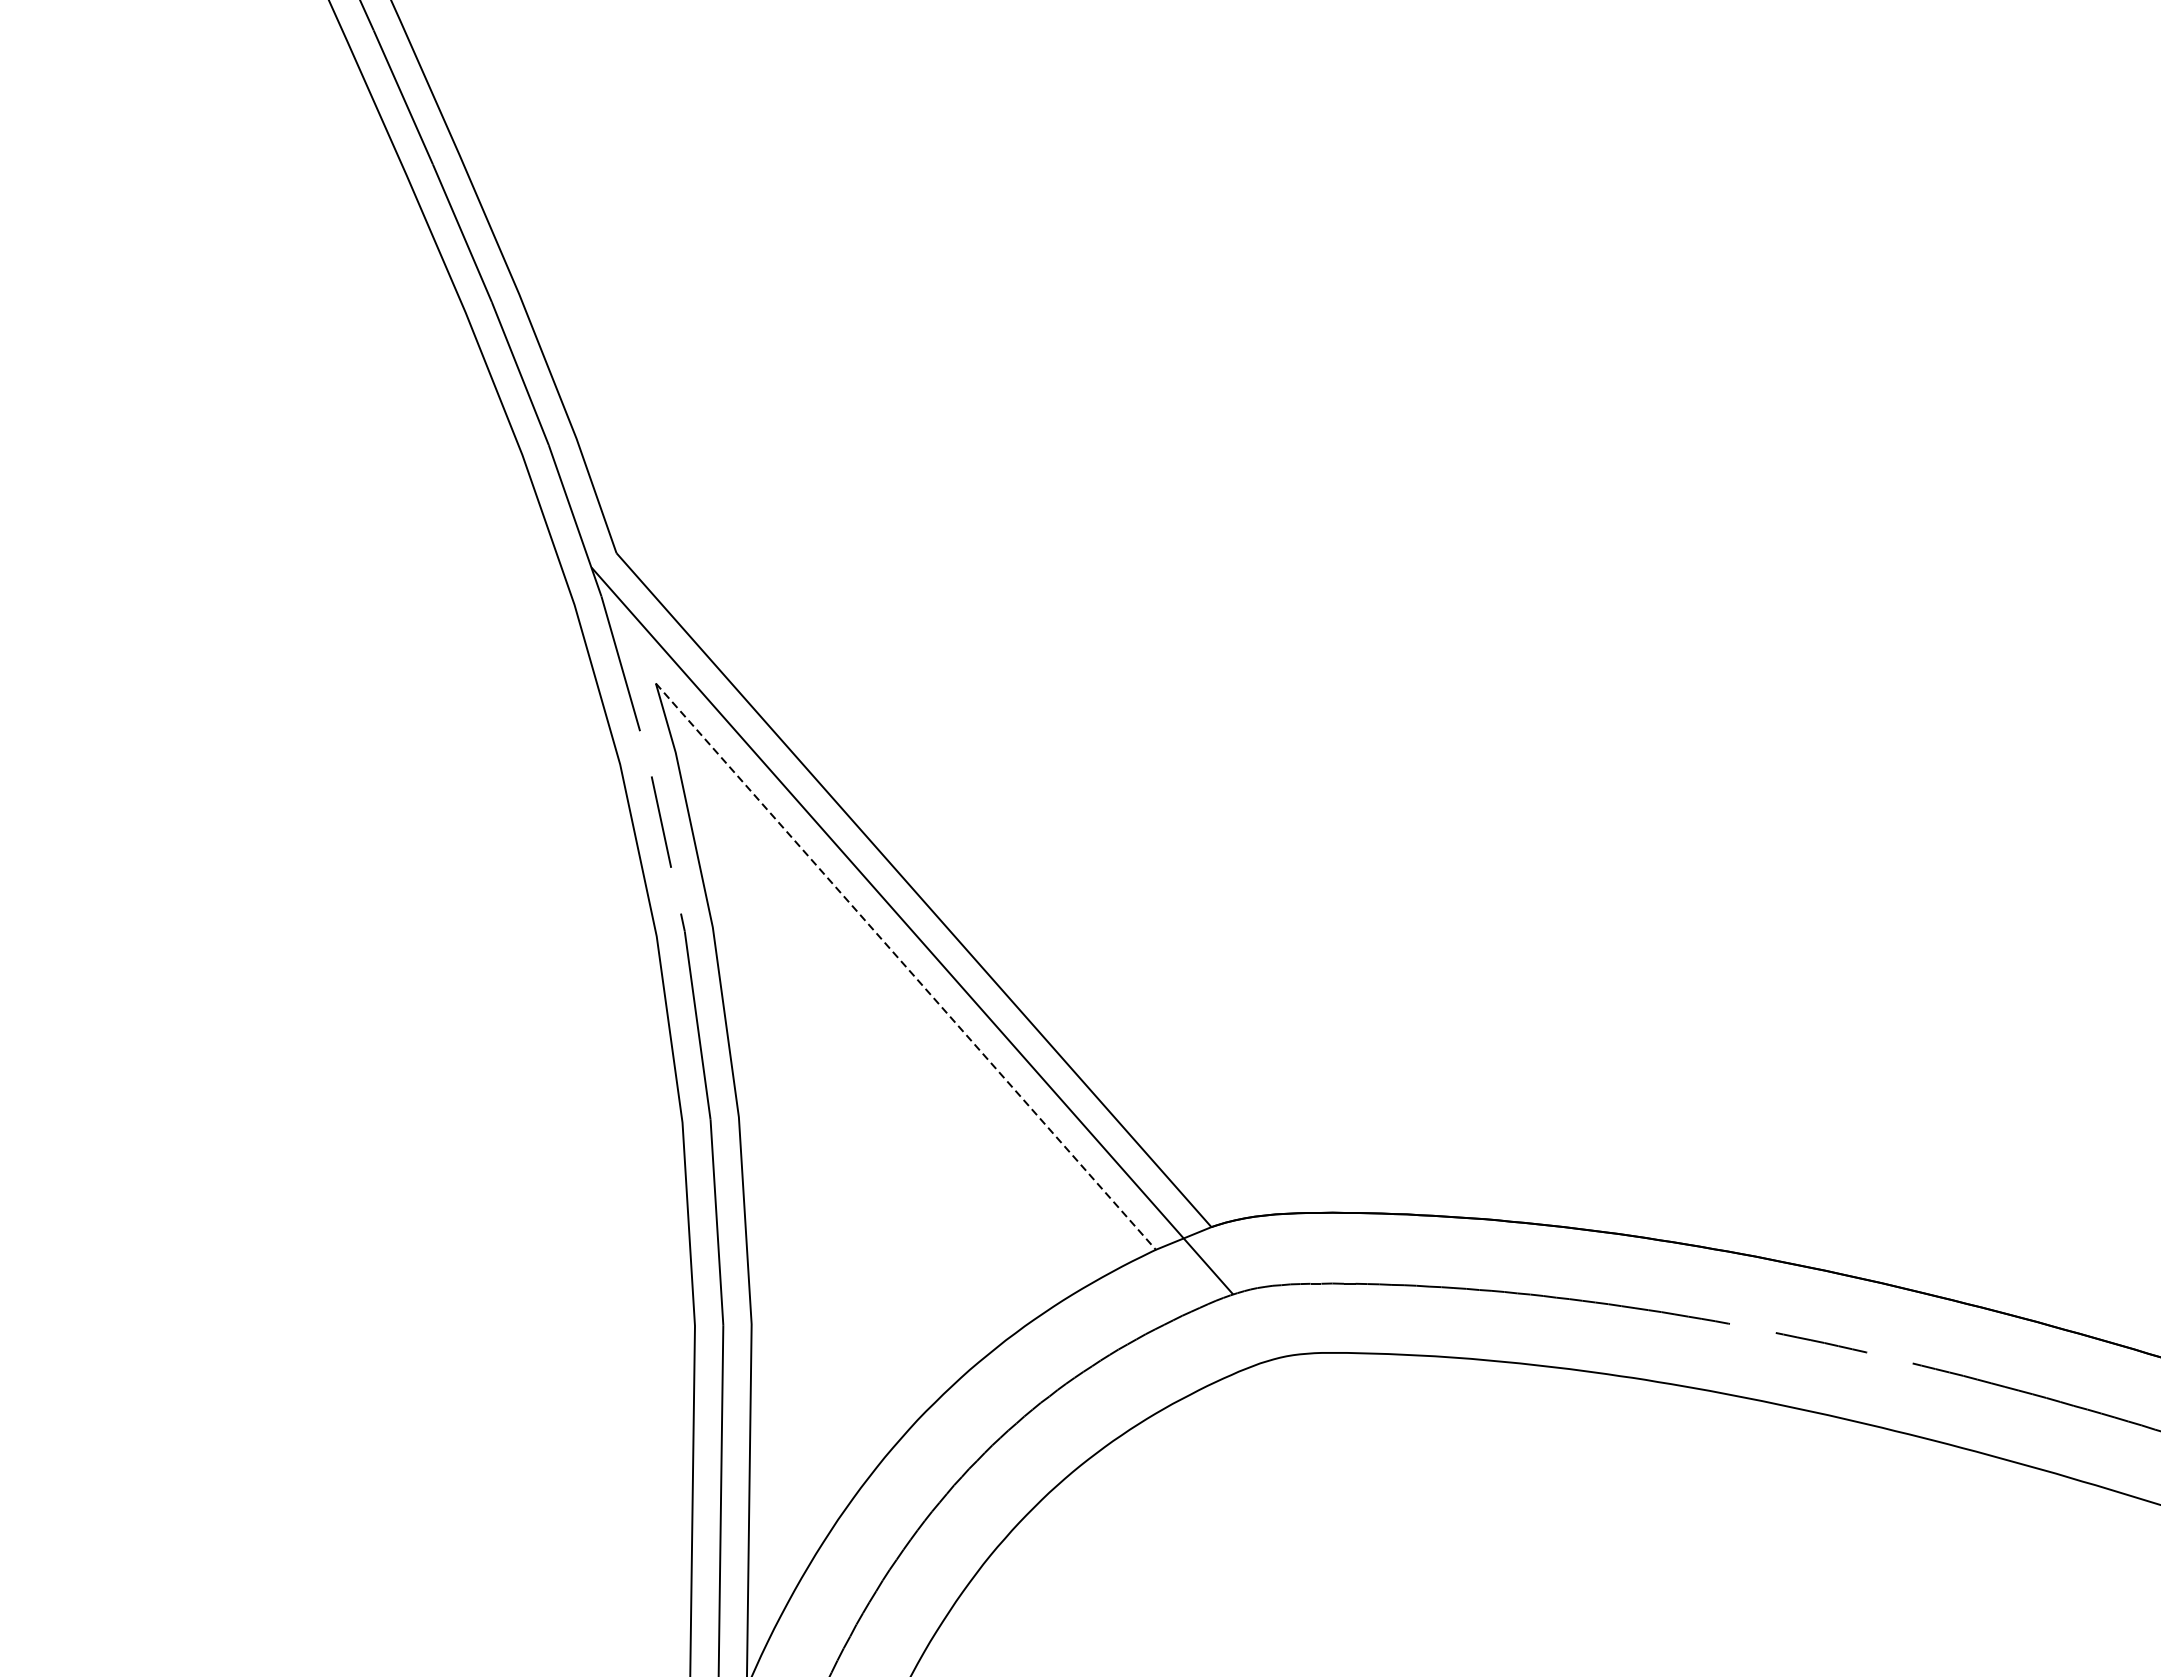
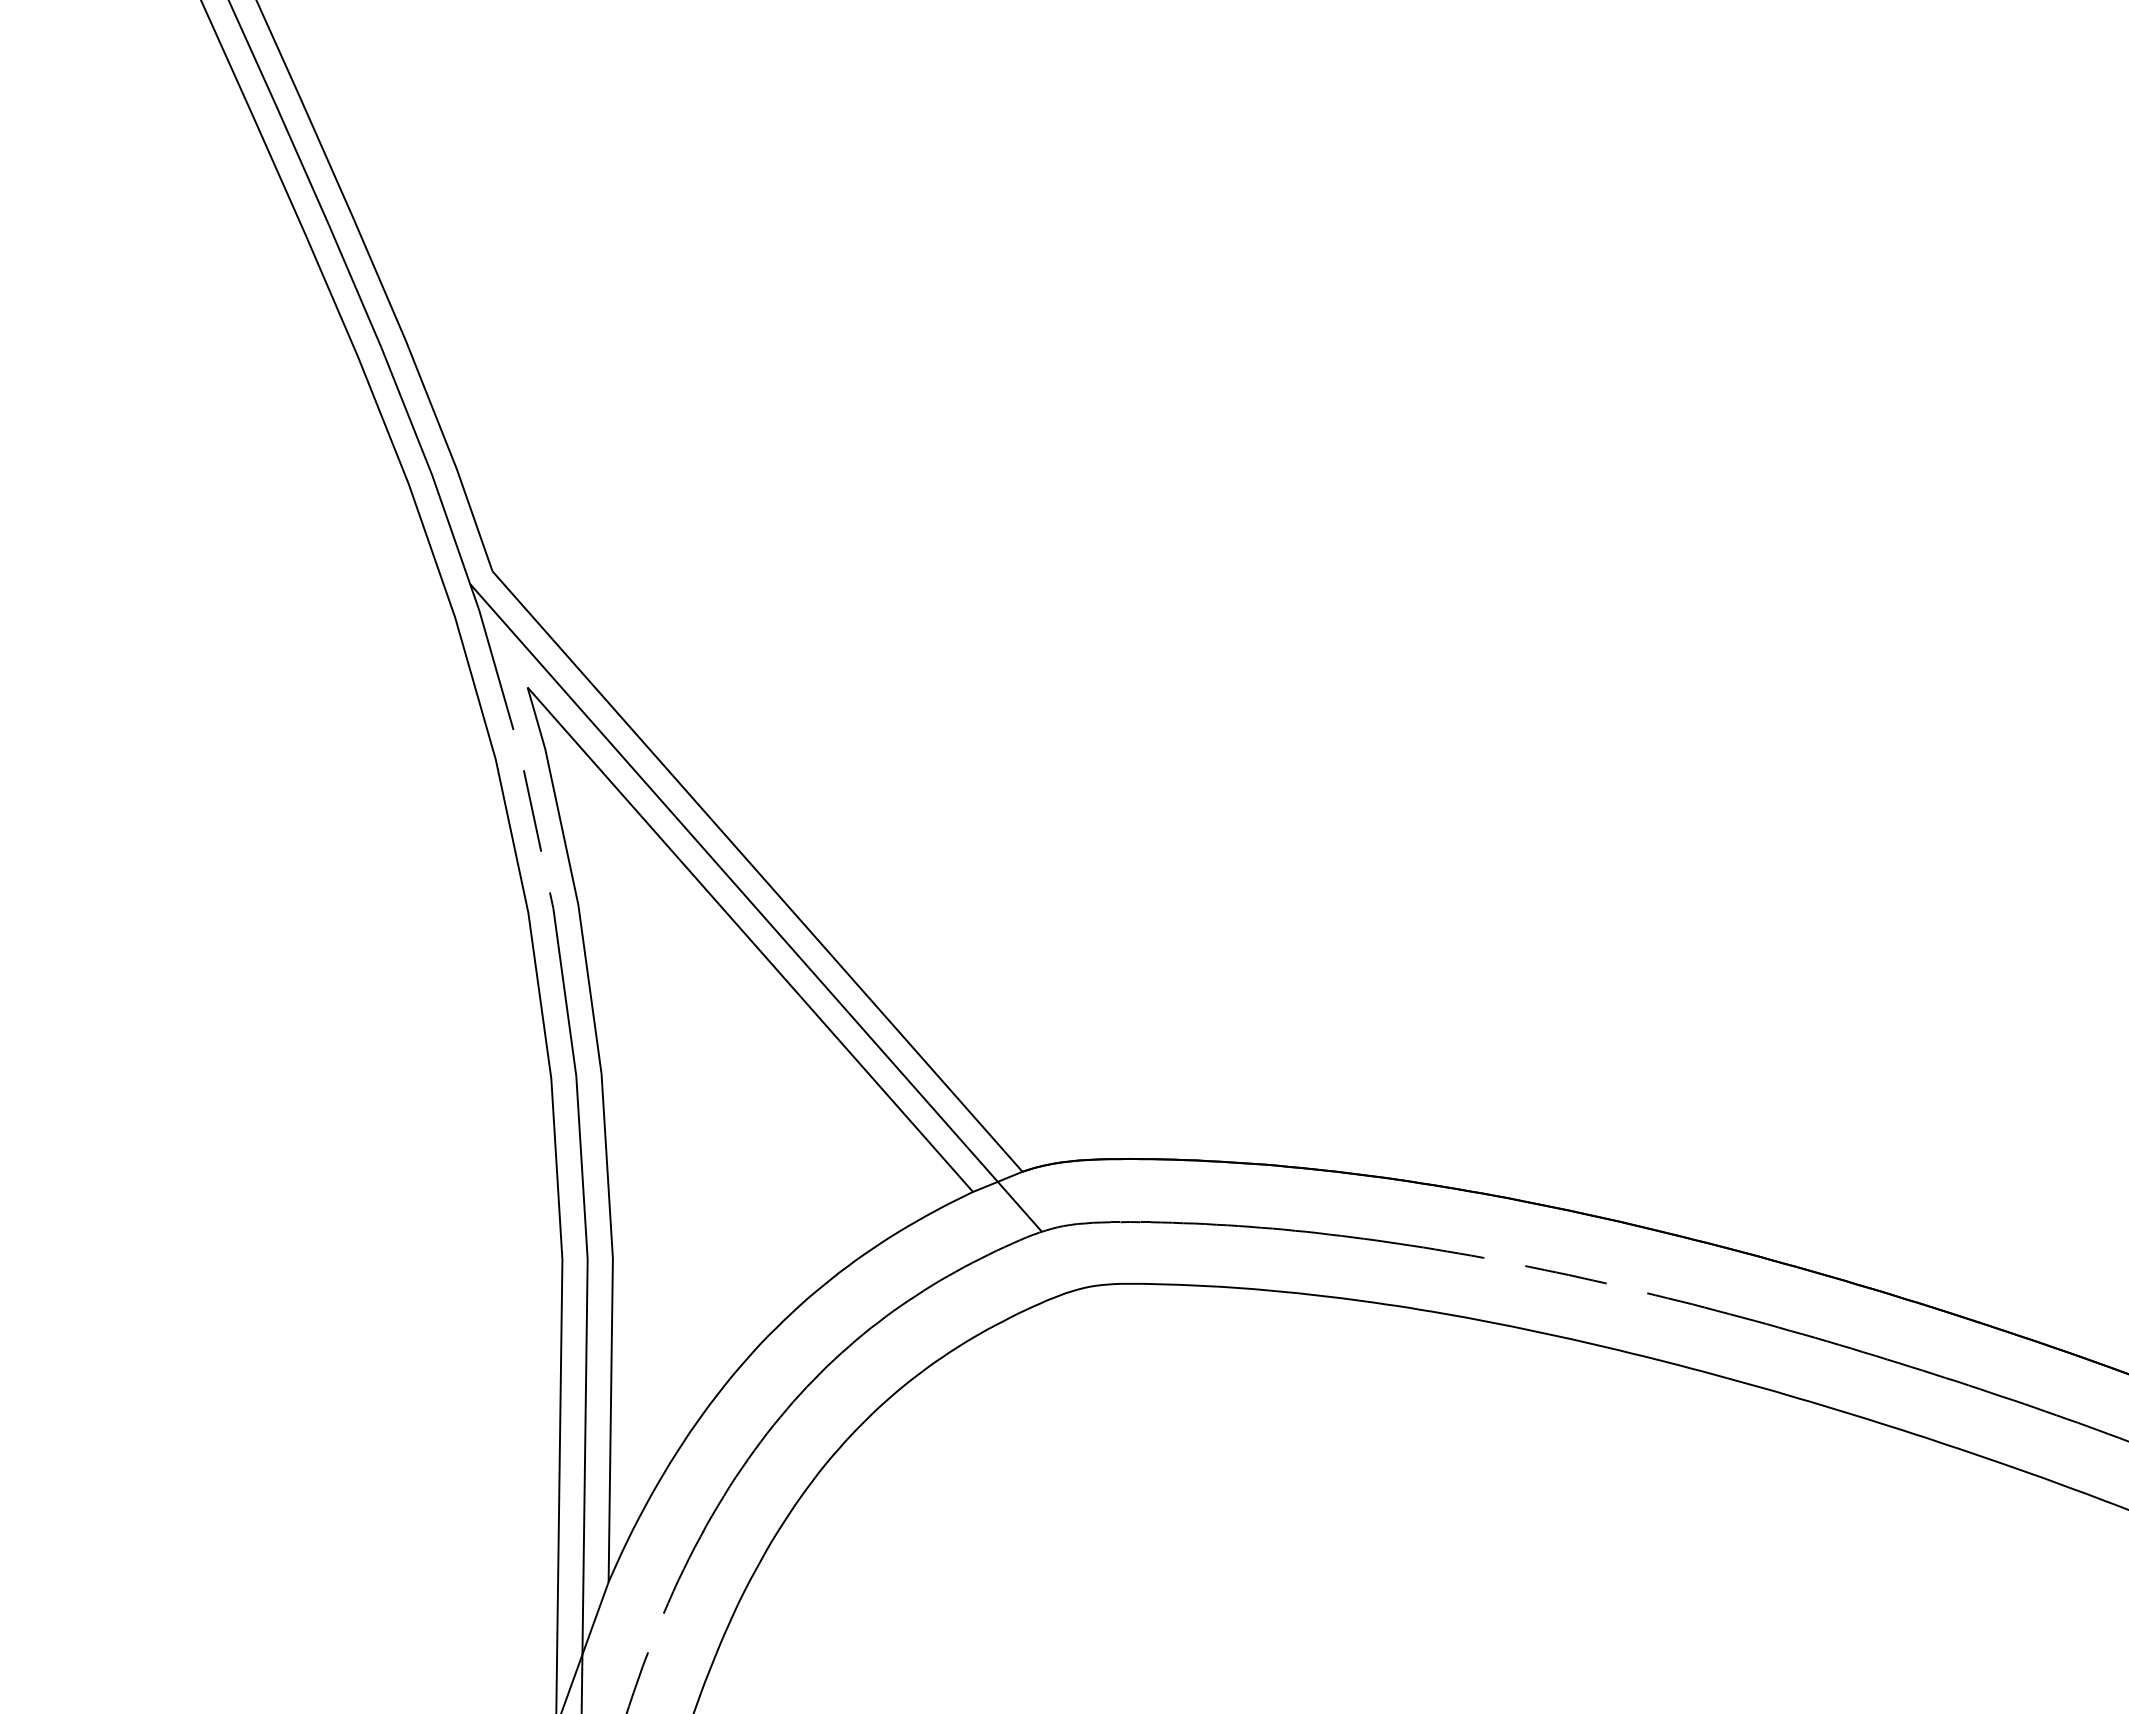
line: (906, 966) -> (750, 939), dashed -> solid

